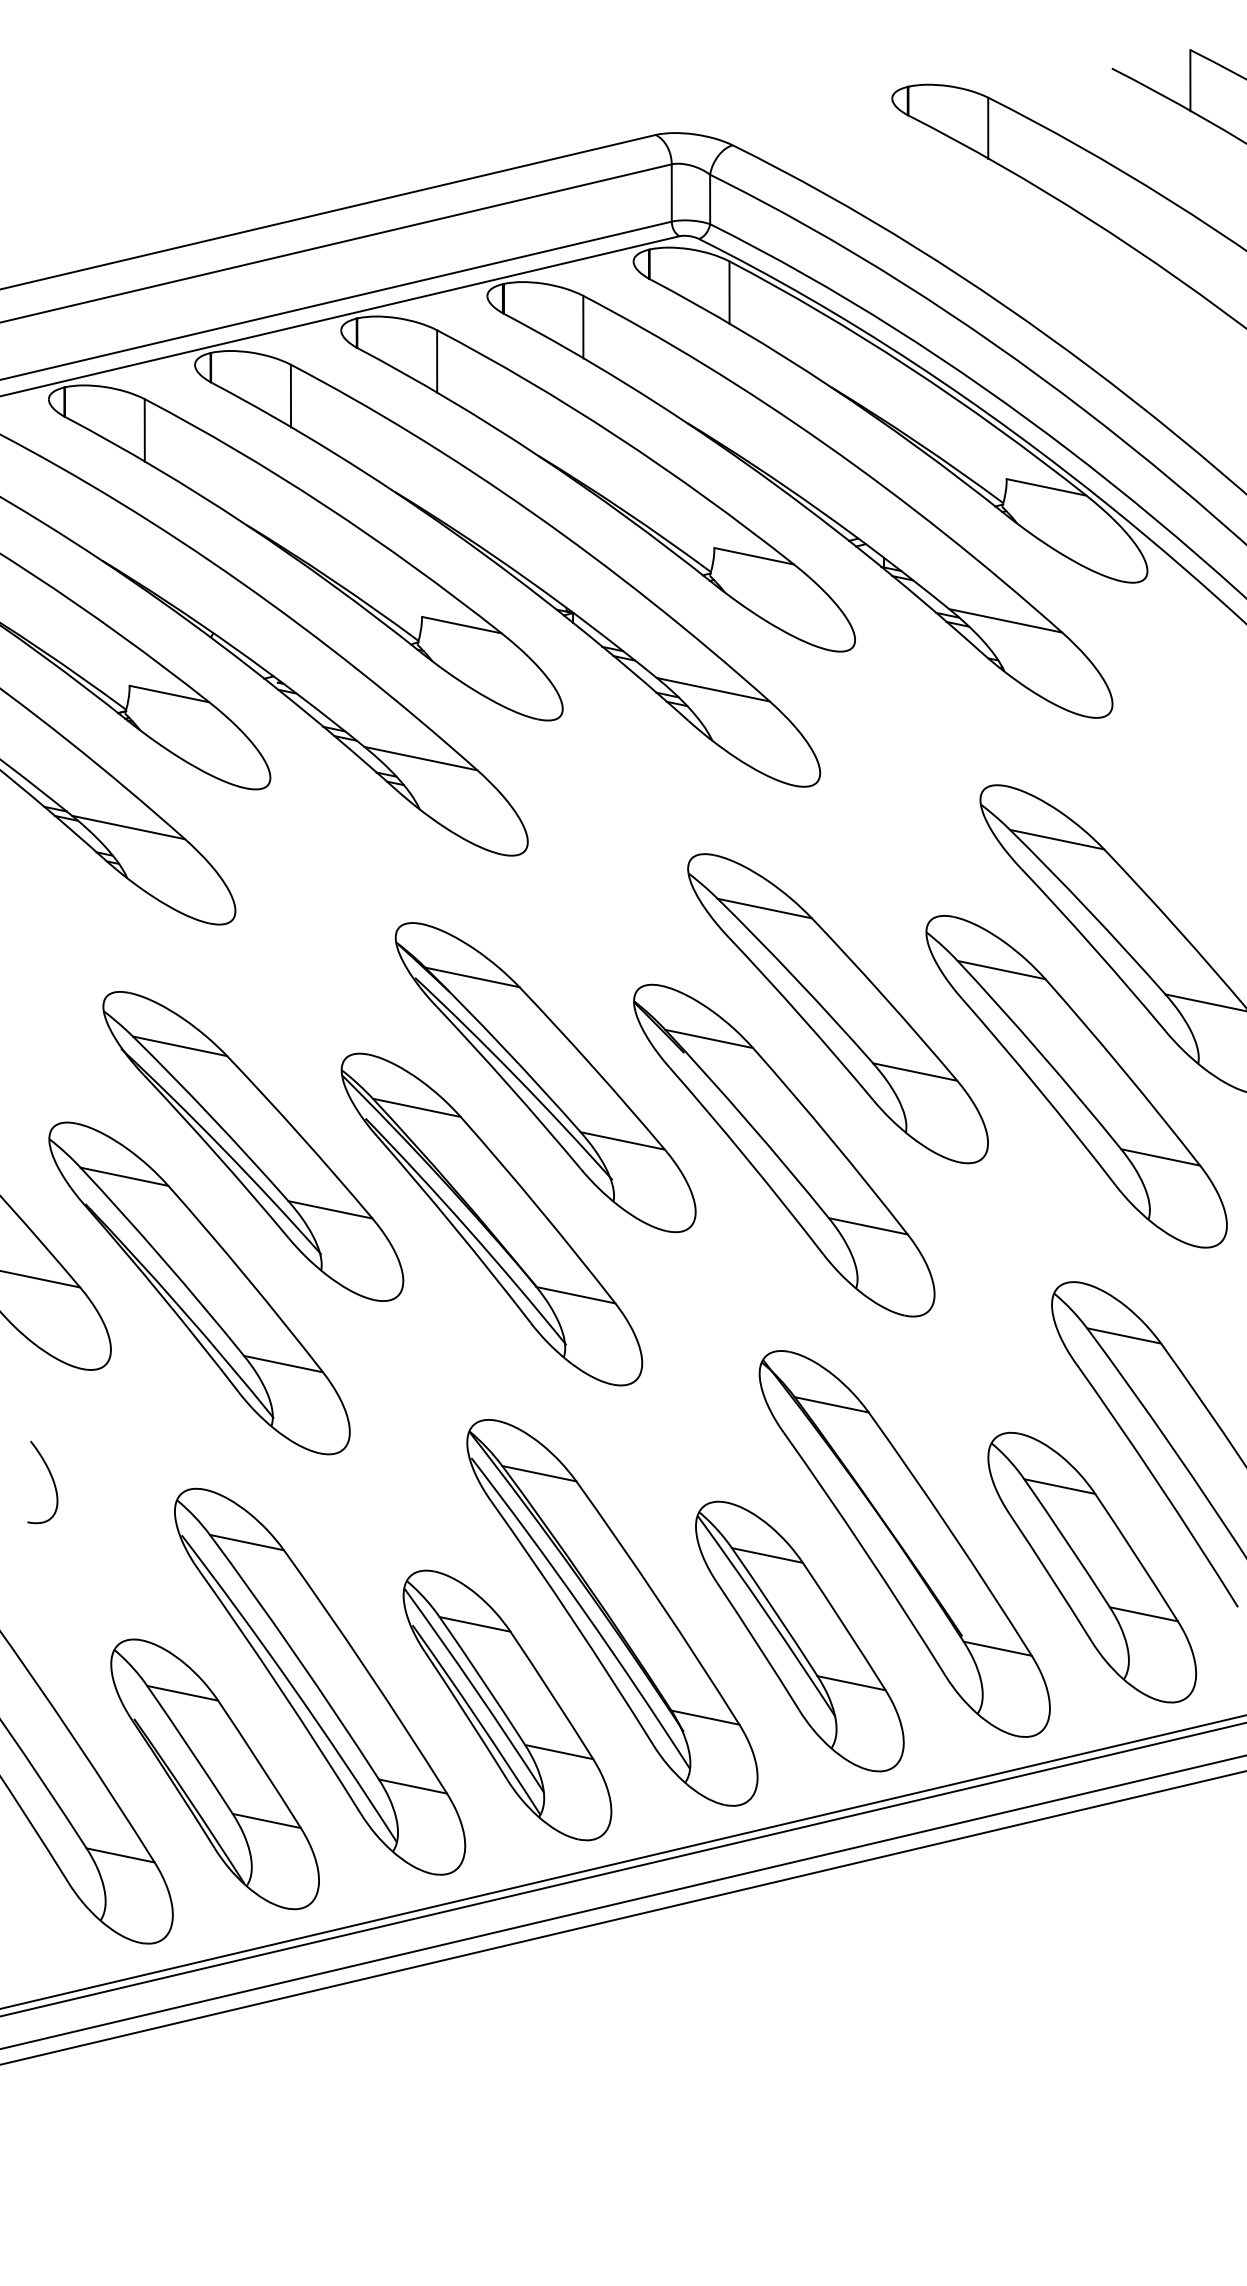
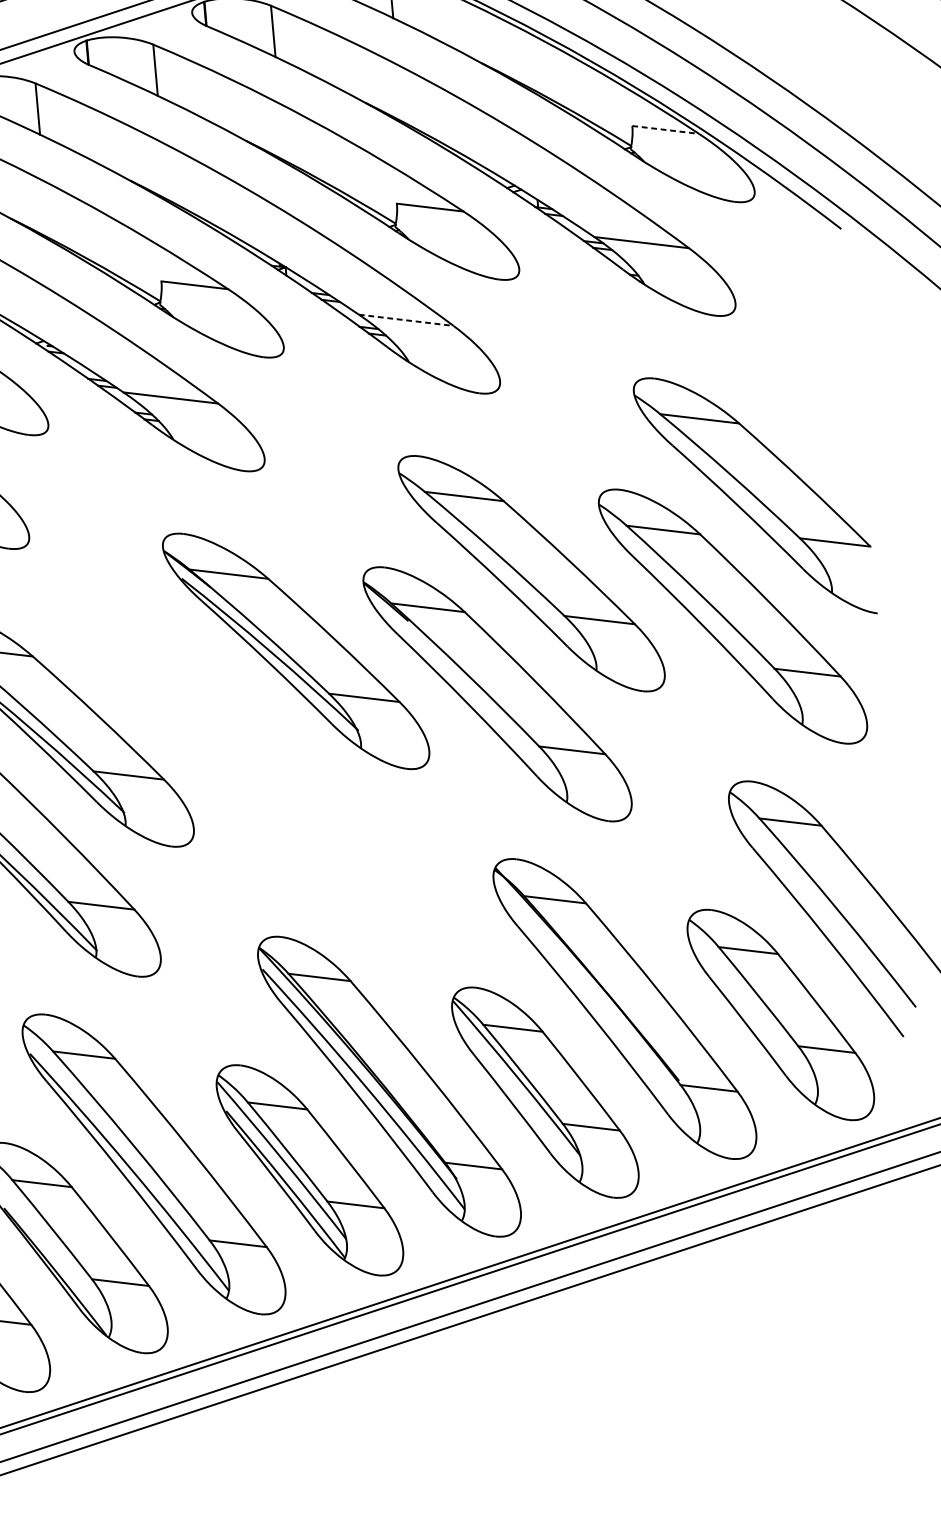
line: (1046, 487) -> (665, 130), solid -> dashed
line: (713, 689) -> (406, 320), solid -> dashed
part: (491, 1219) -> (261, 771), removed

